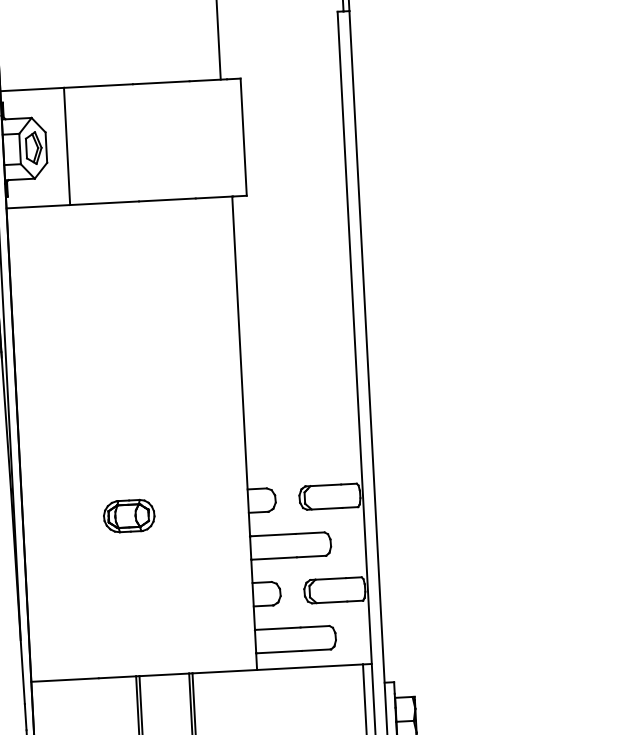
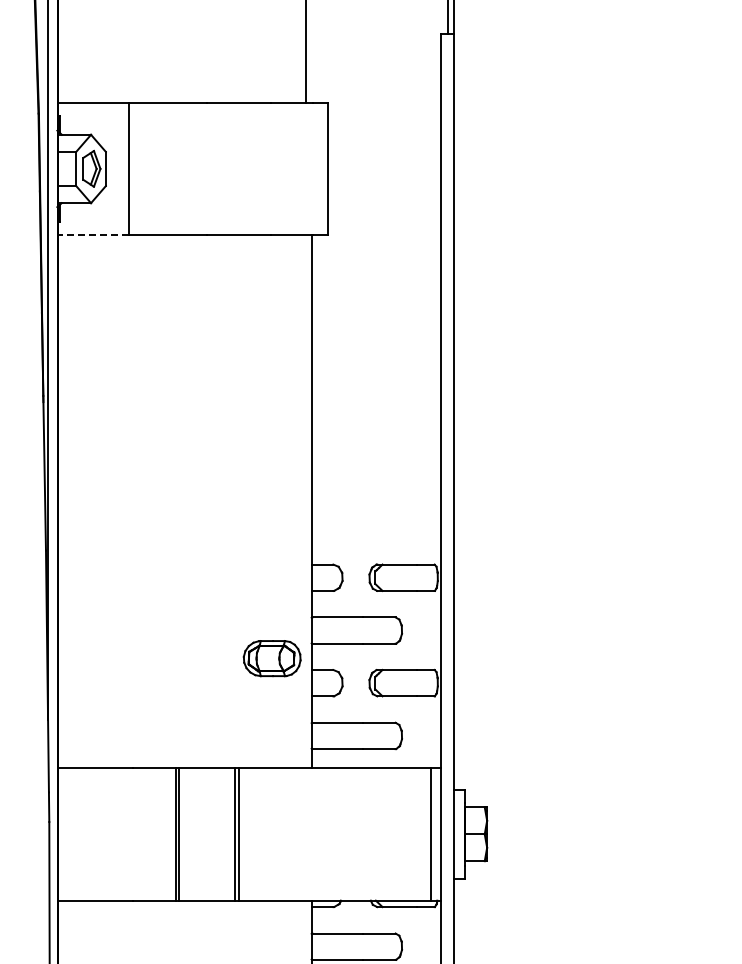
line: (38, 206) -> (93, 234), solid -> dashed
part: (128, 516) -> (271, 658), moved

